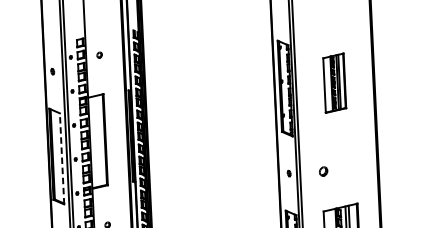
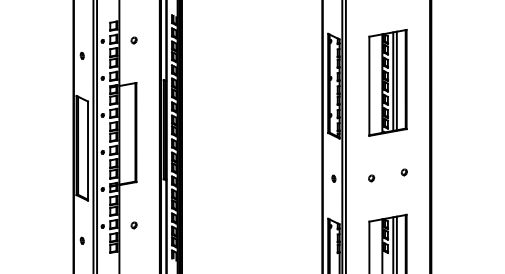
part: (334, 82) -> (387, 82), size x1.67
line: (62, 159) -> (88, 151), dashed -> solid
part: (352, 164) -> (403, 172), added
part: (323, 171) -> (371, 178), size x0.62

